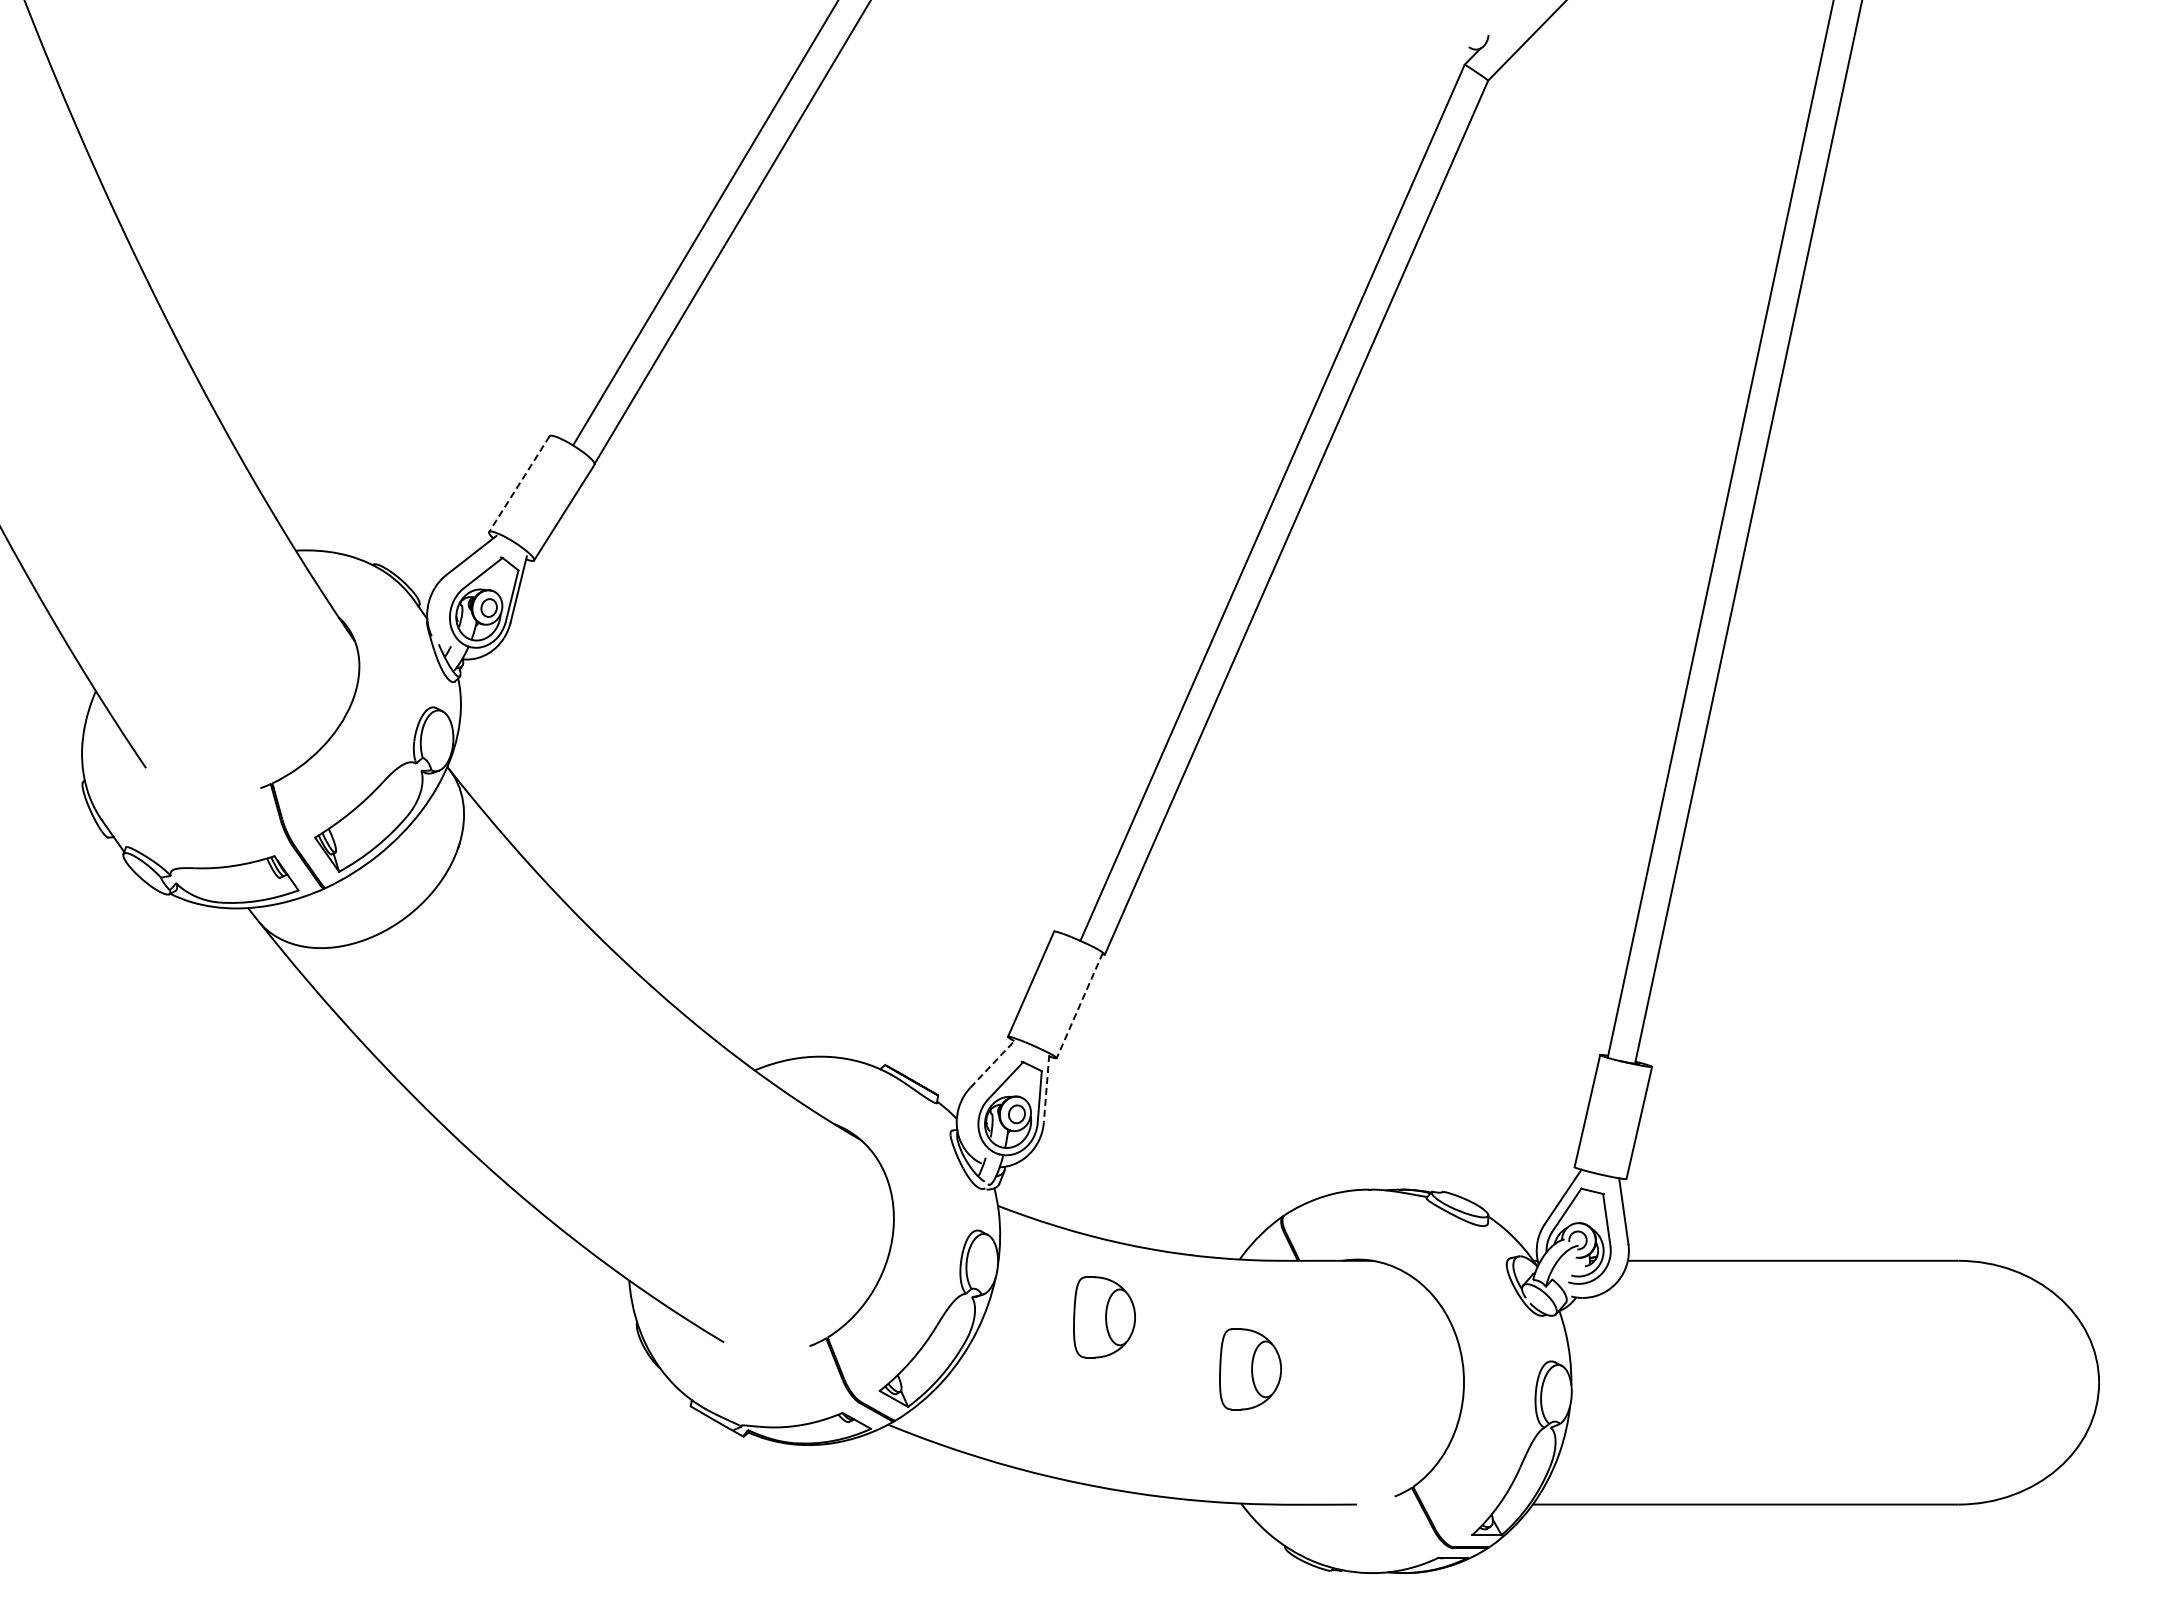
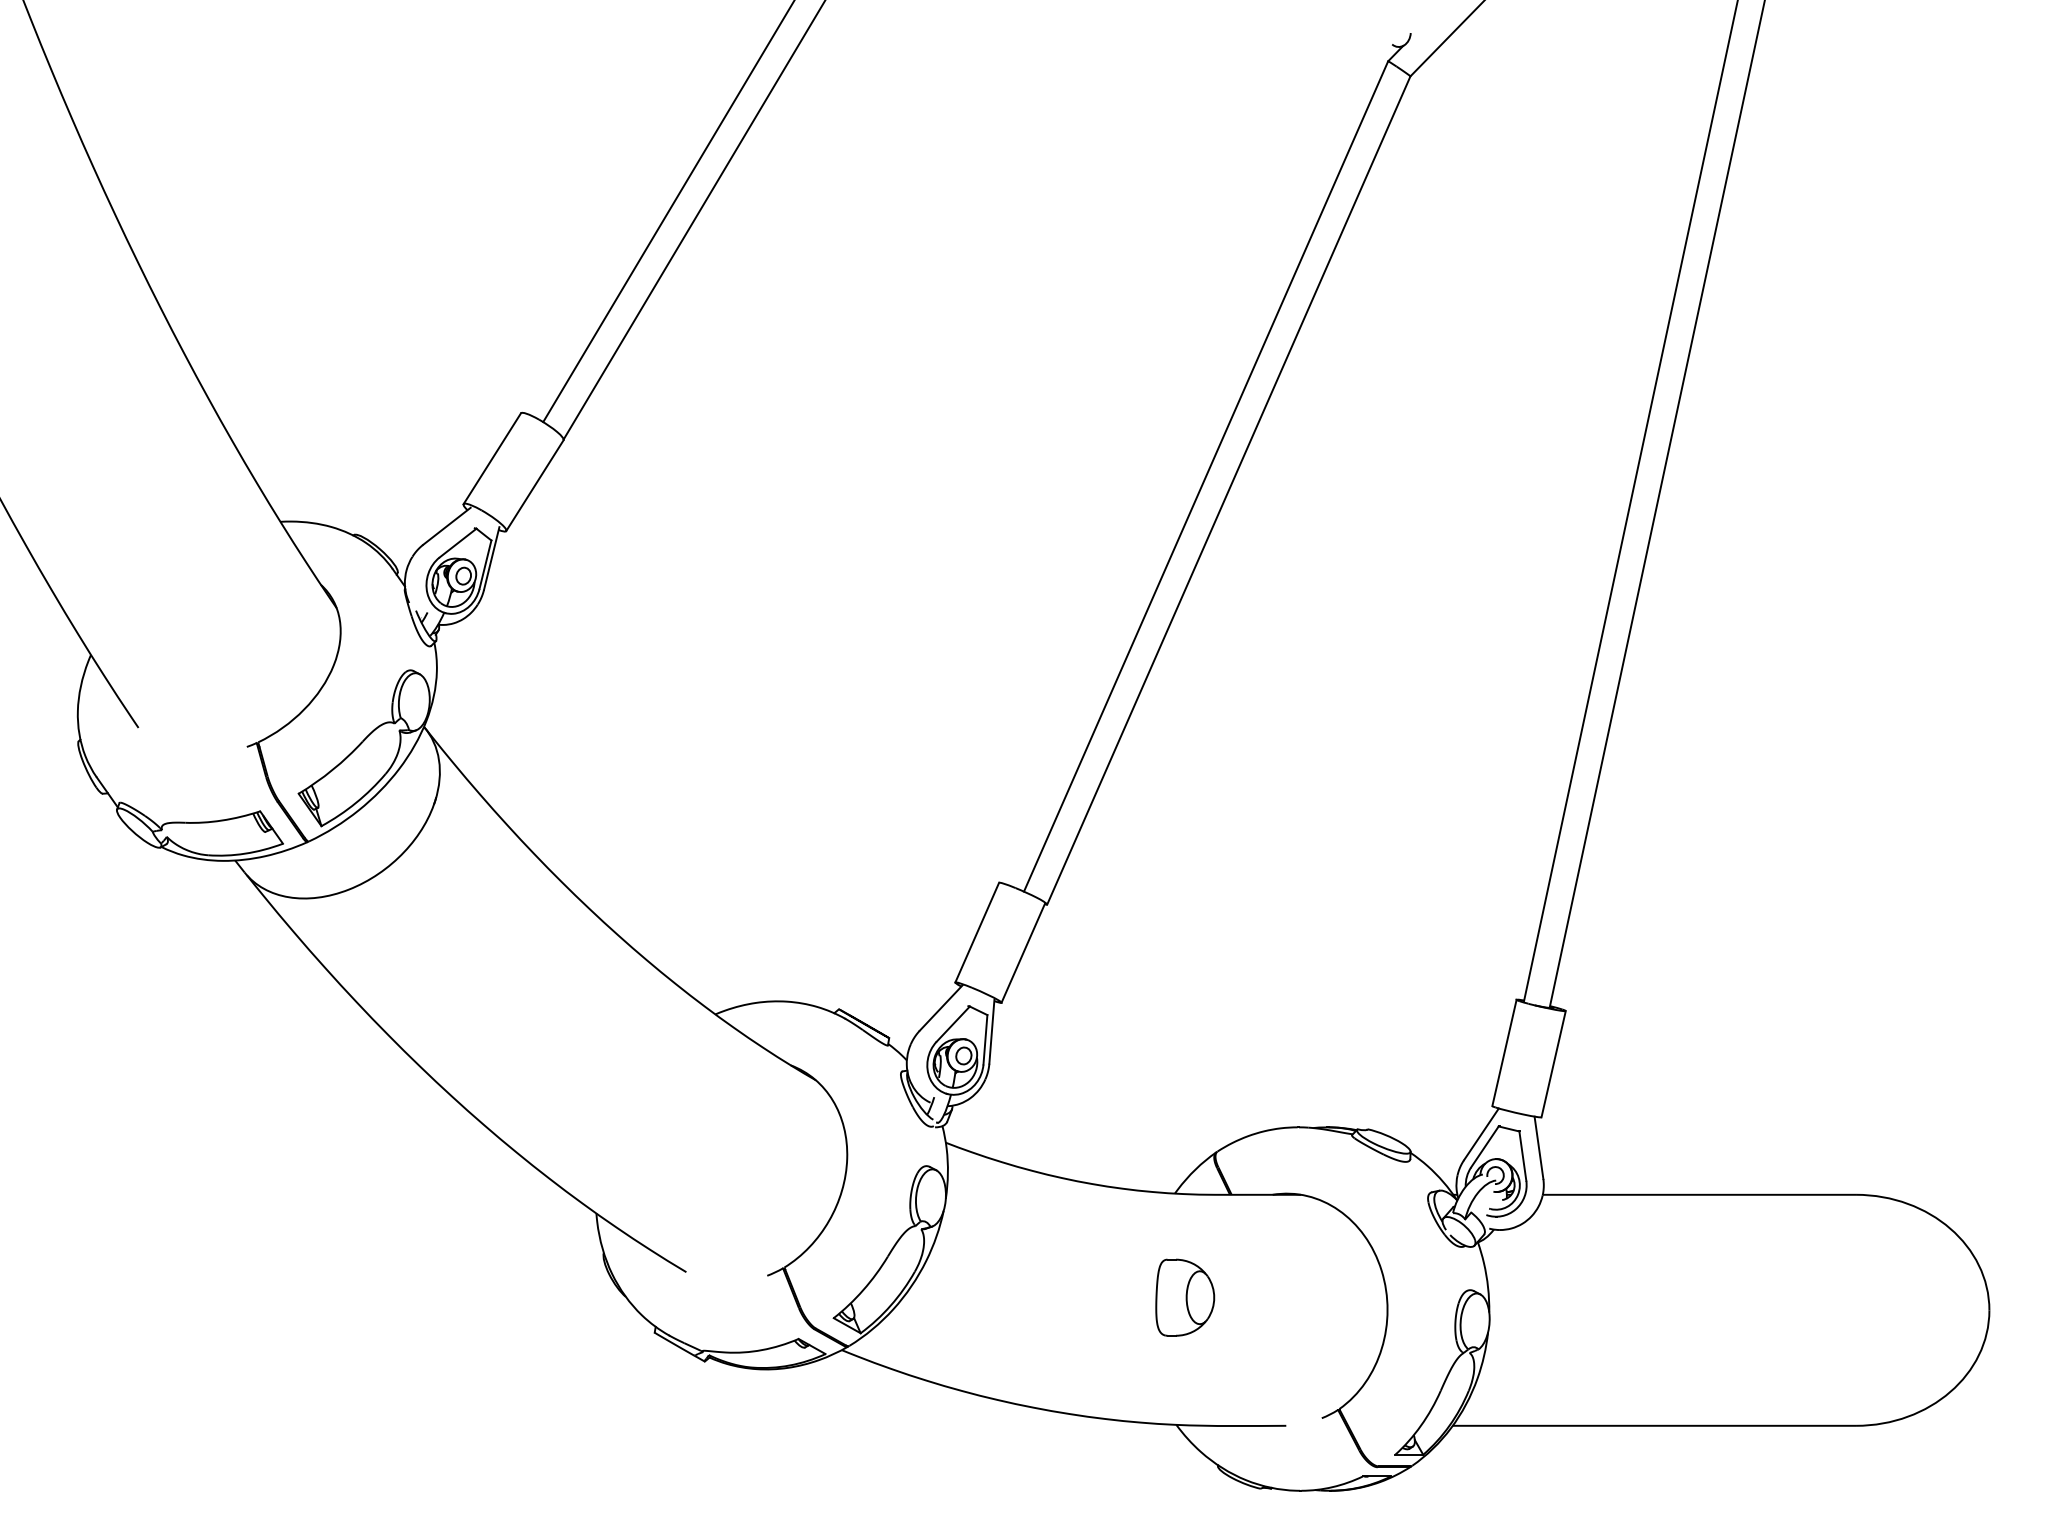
line: (519, 484) -> (492, 459), dashed -> solid
line: (1079, 1006) -> (1023, 953), dashed -> solid
line: (992, 1063) -> (940, 1007), dashed -> solid
line: (1046, 1088) -> (991, 1031), dashed -> solid
part: (1104, 1317) -> (1046, 1248), removed

